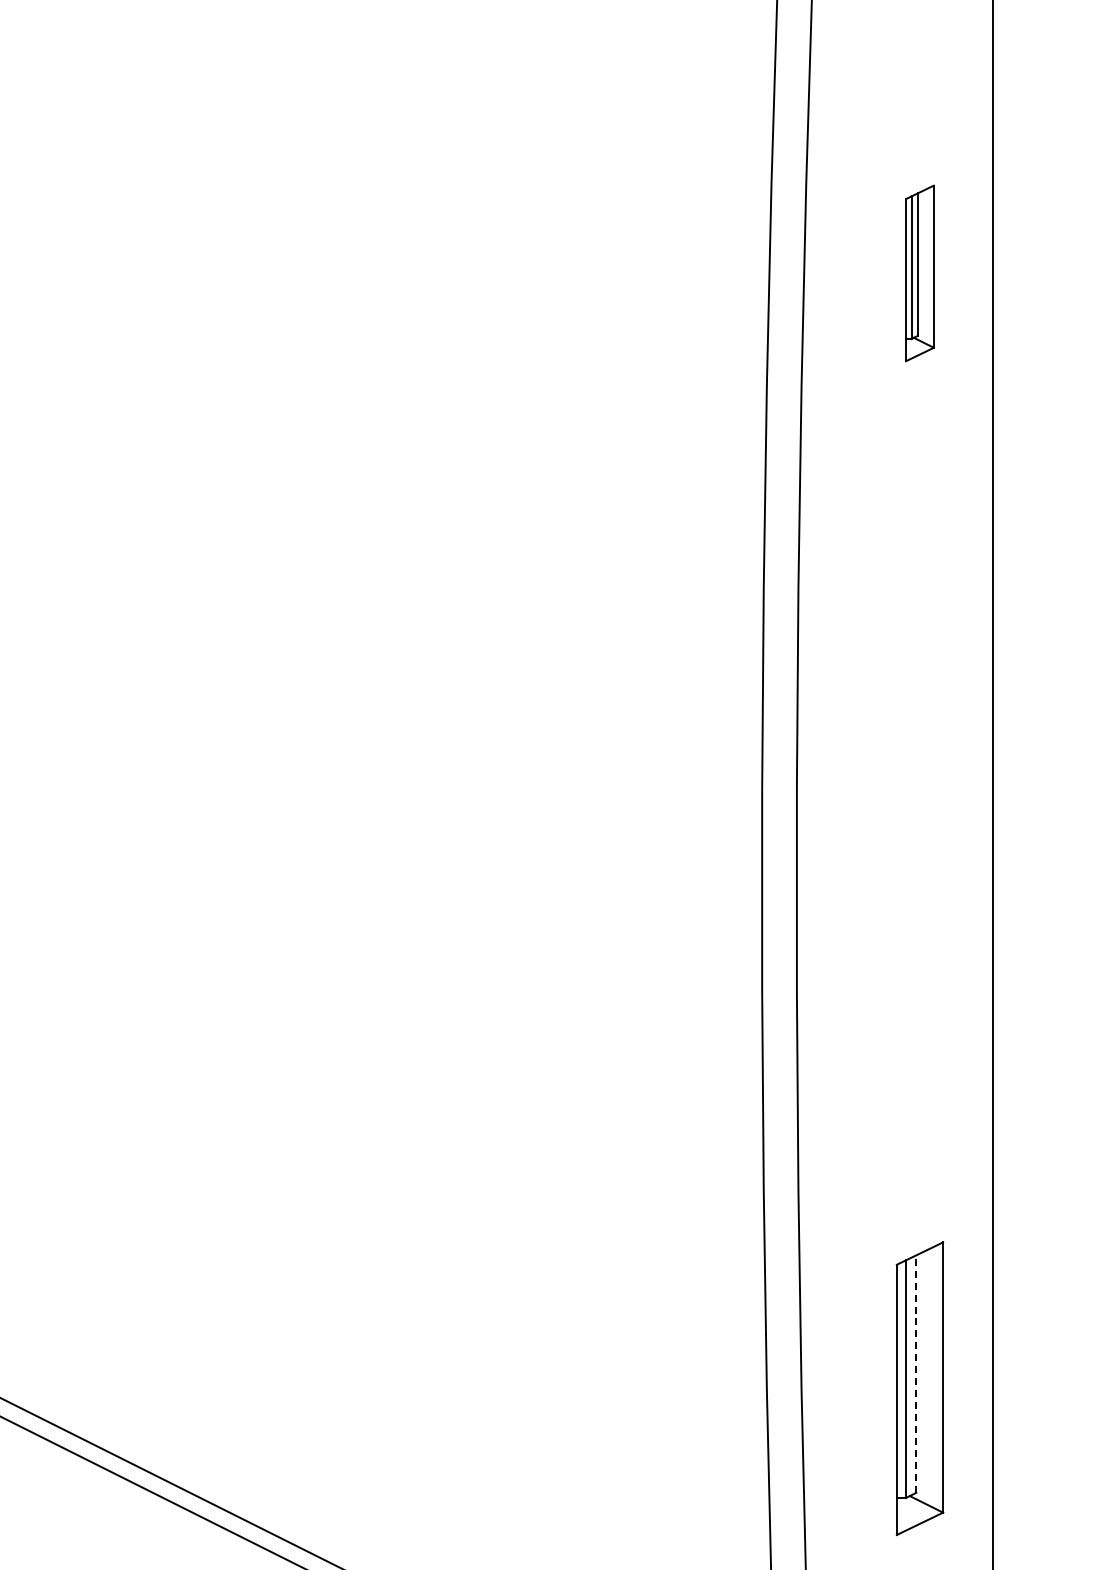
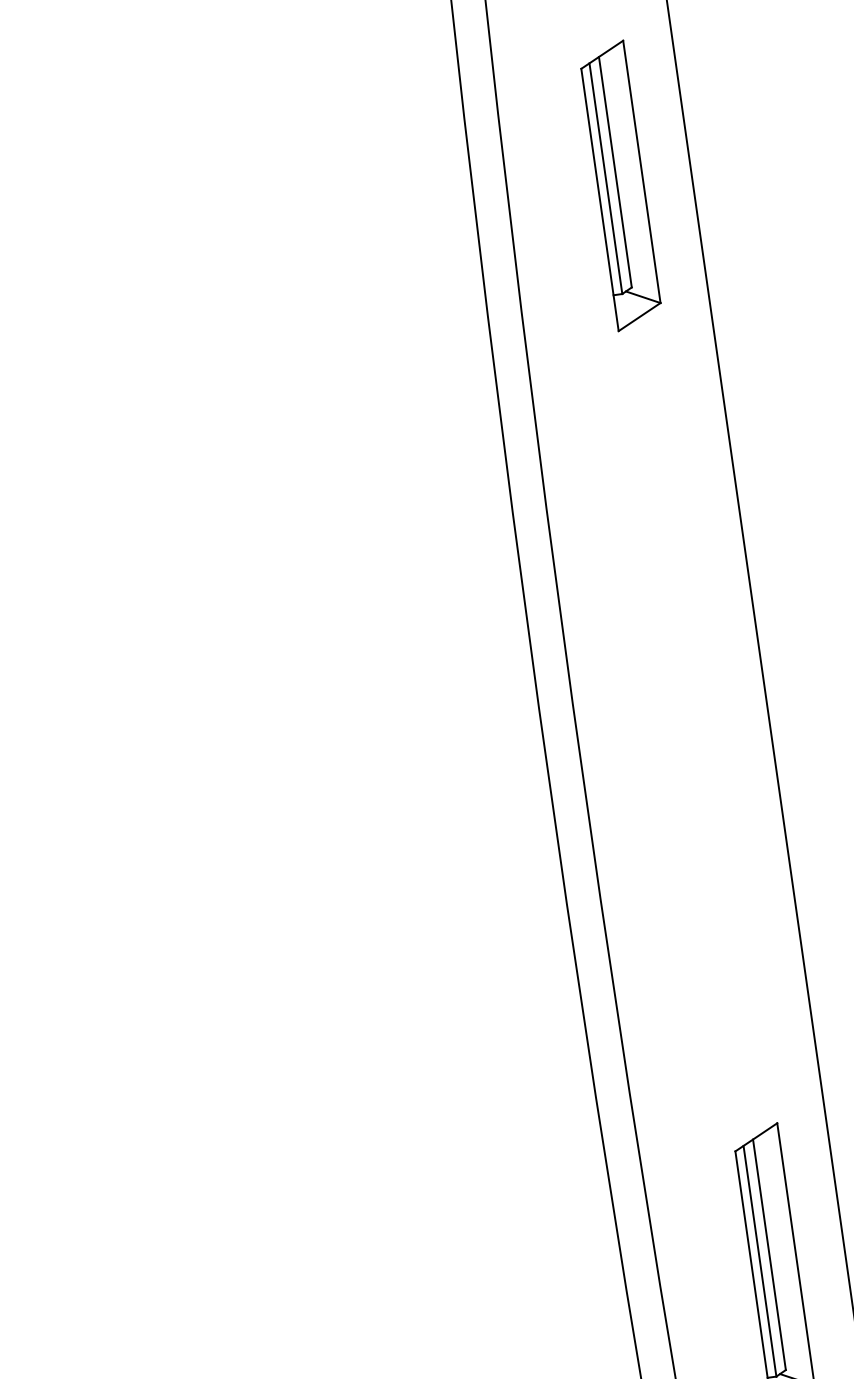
part: (919, 273) -> (620, 186), size x1.67
line: (916, 1374) -> (769, 1255), dashed -> solid

